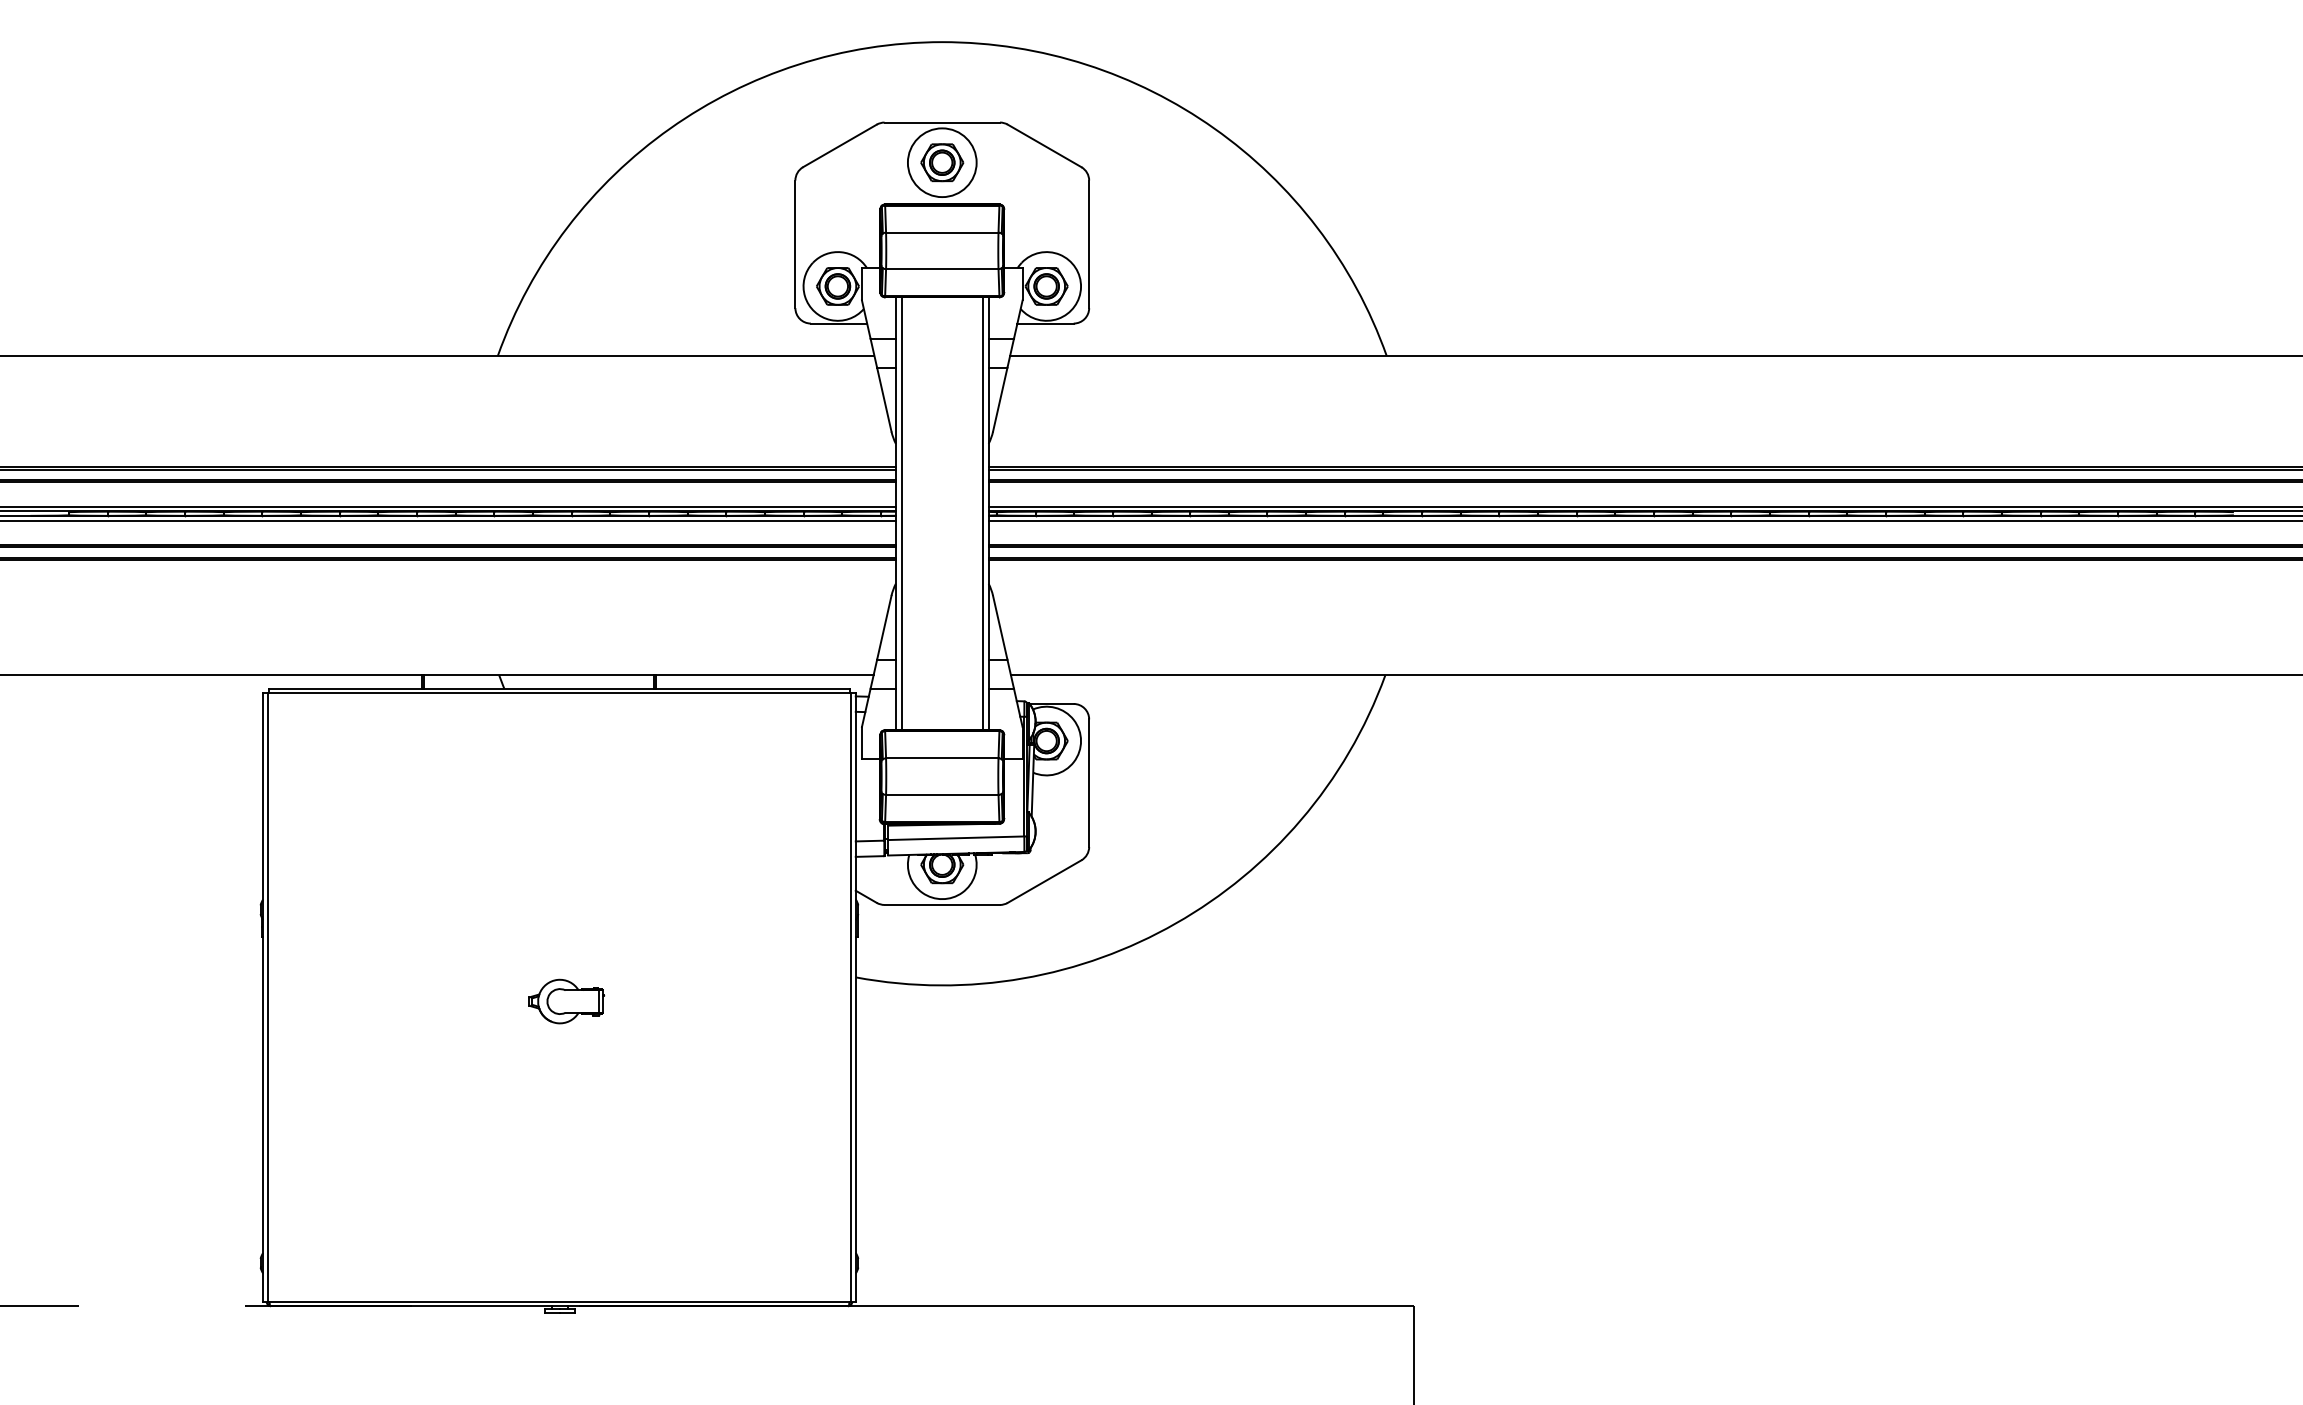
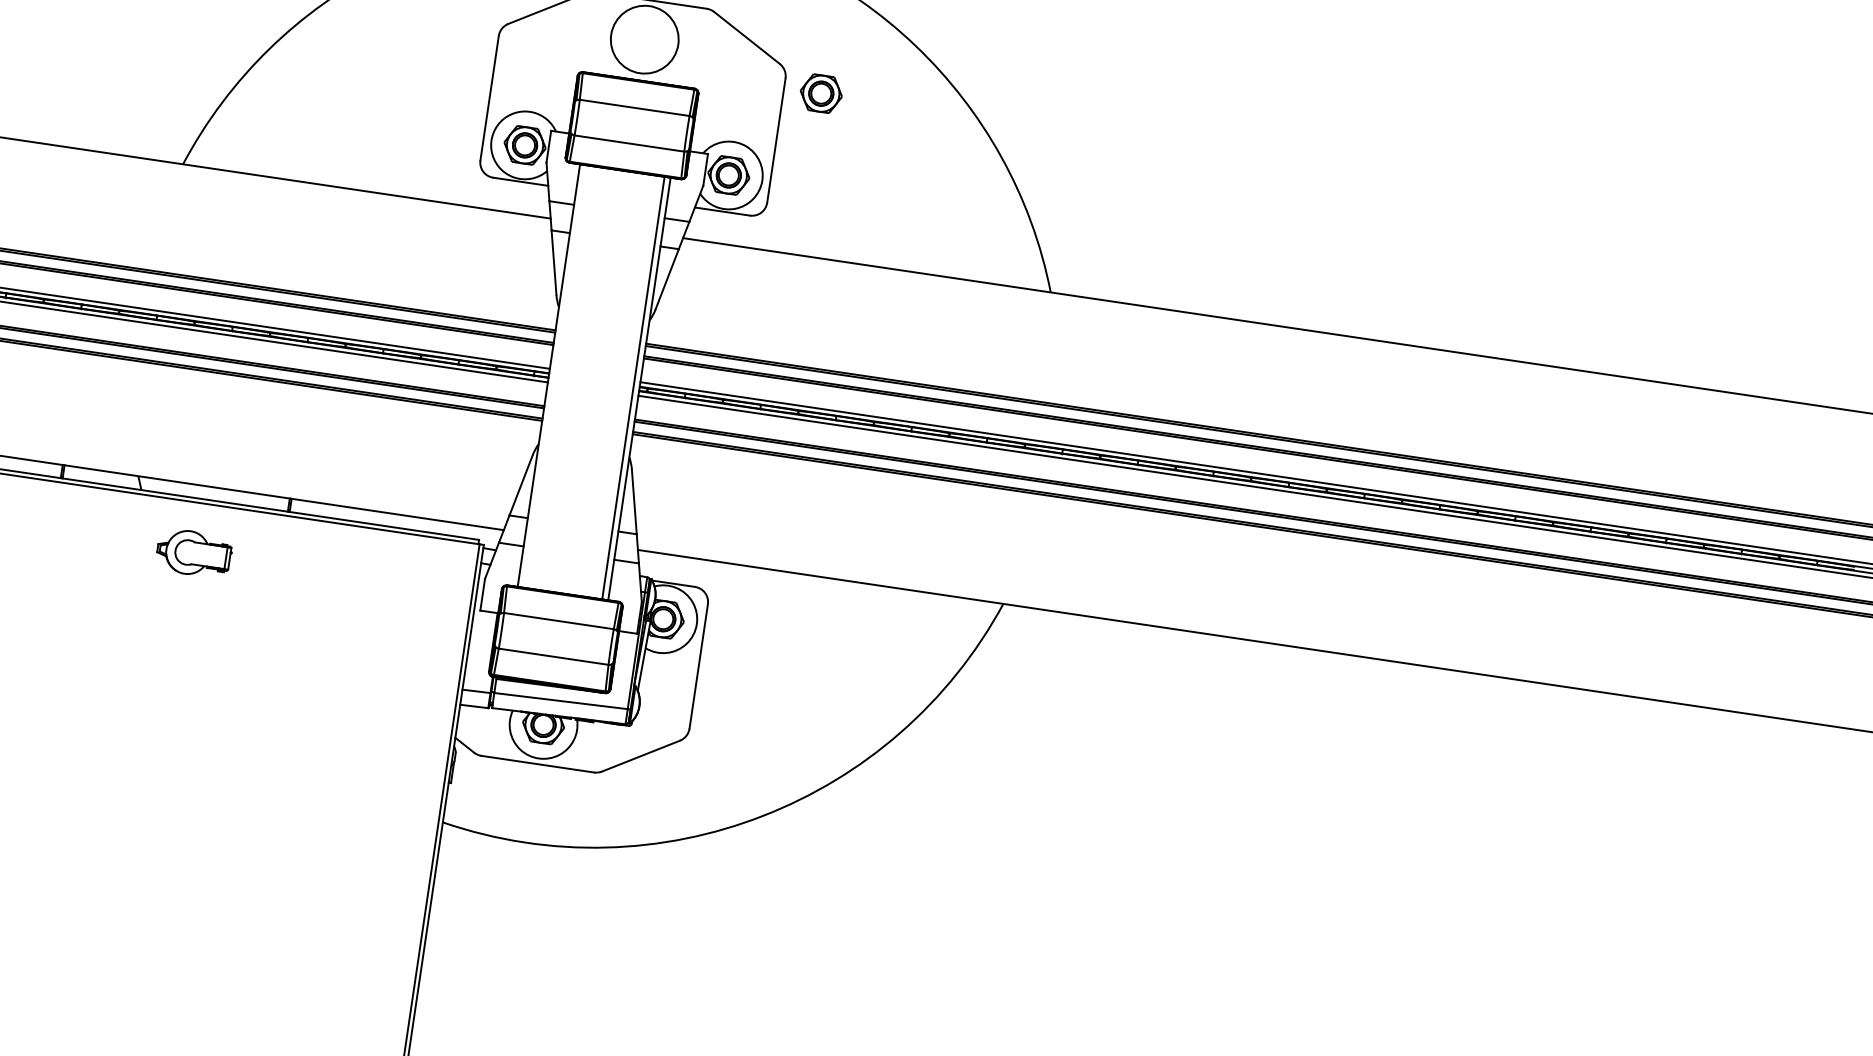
part: (942, 162) -> (821, 93), moved
line: (902, 513) -> (555, 376), removed
part: (566, 1001) -> (194, 553), moved

